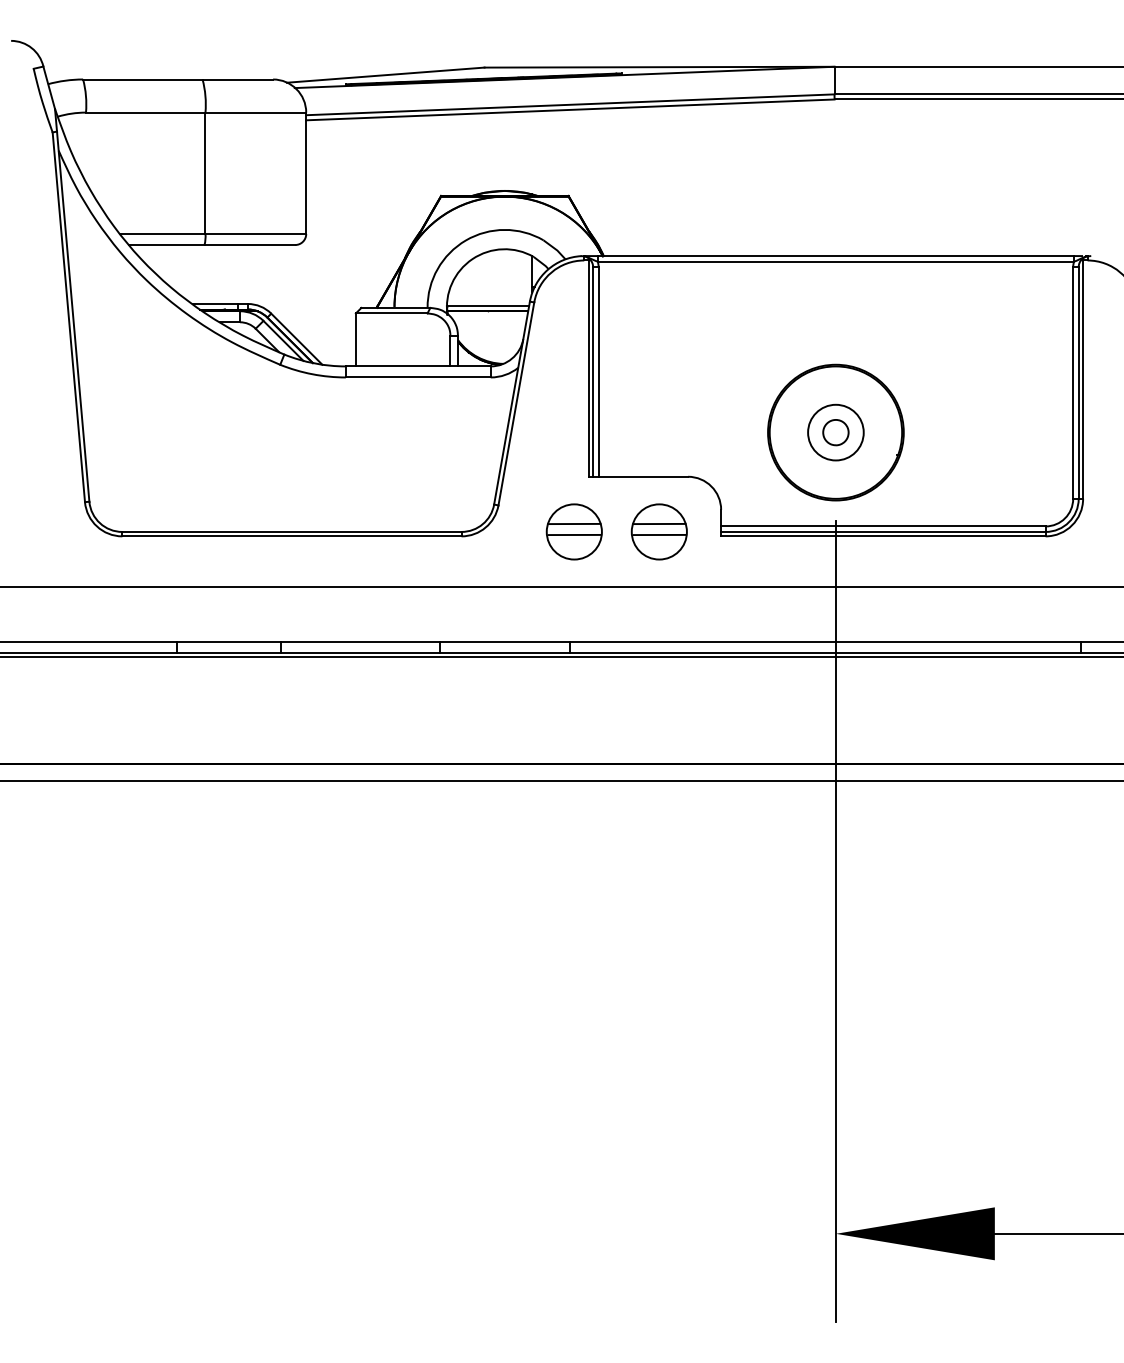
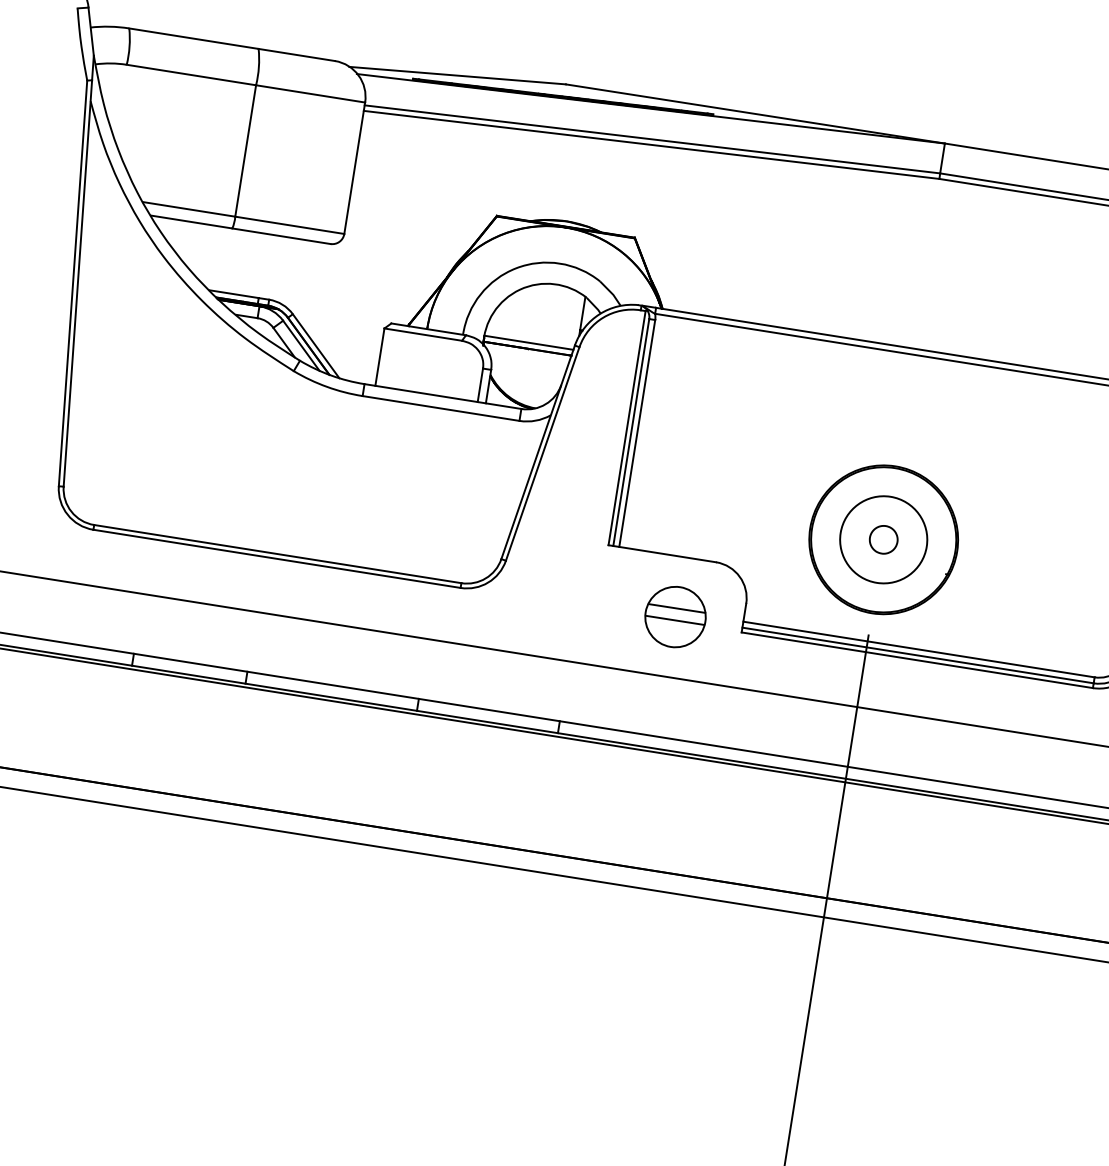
circle: (835, 432) -> (883, 539), size x1.43
part: (573, 531) -> (582, 601), removed

